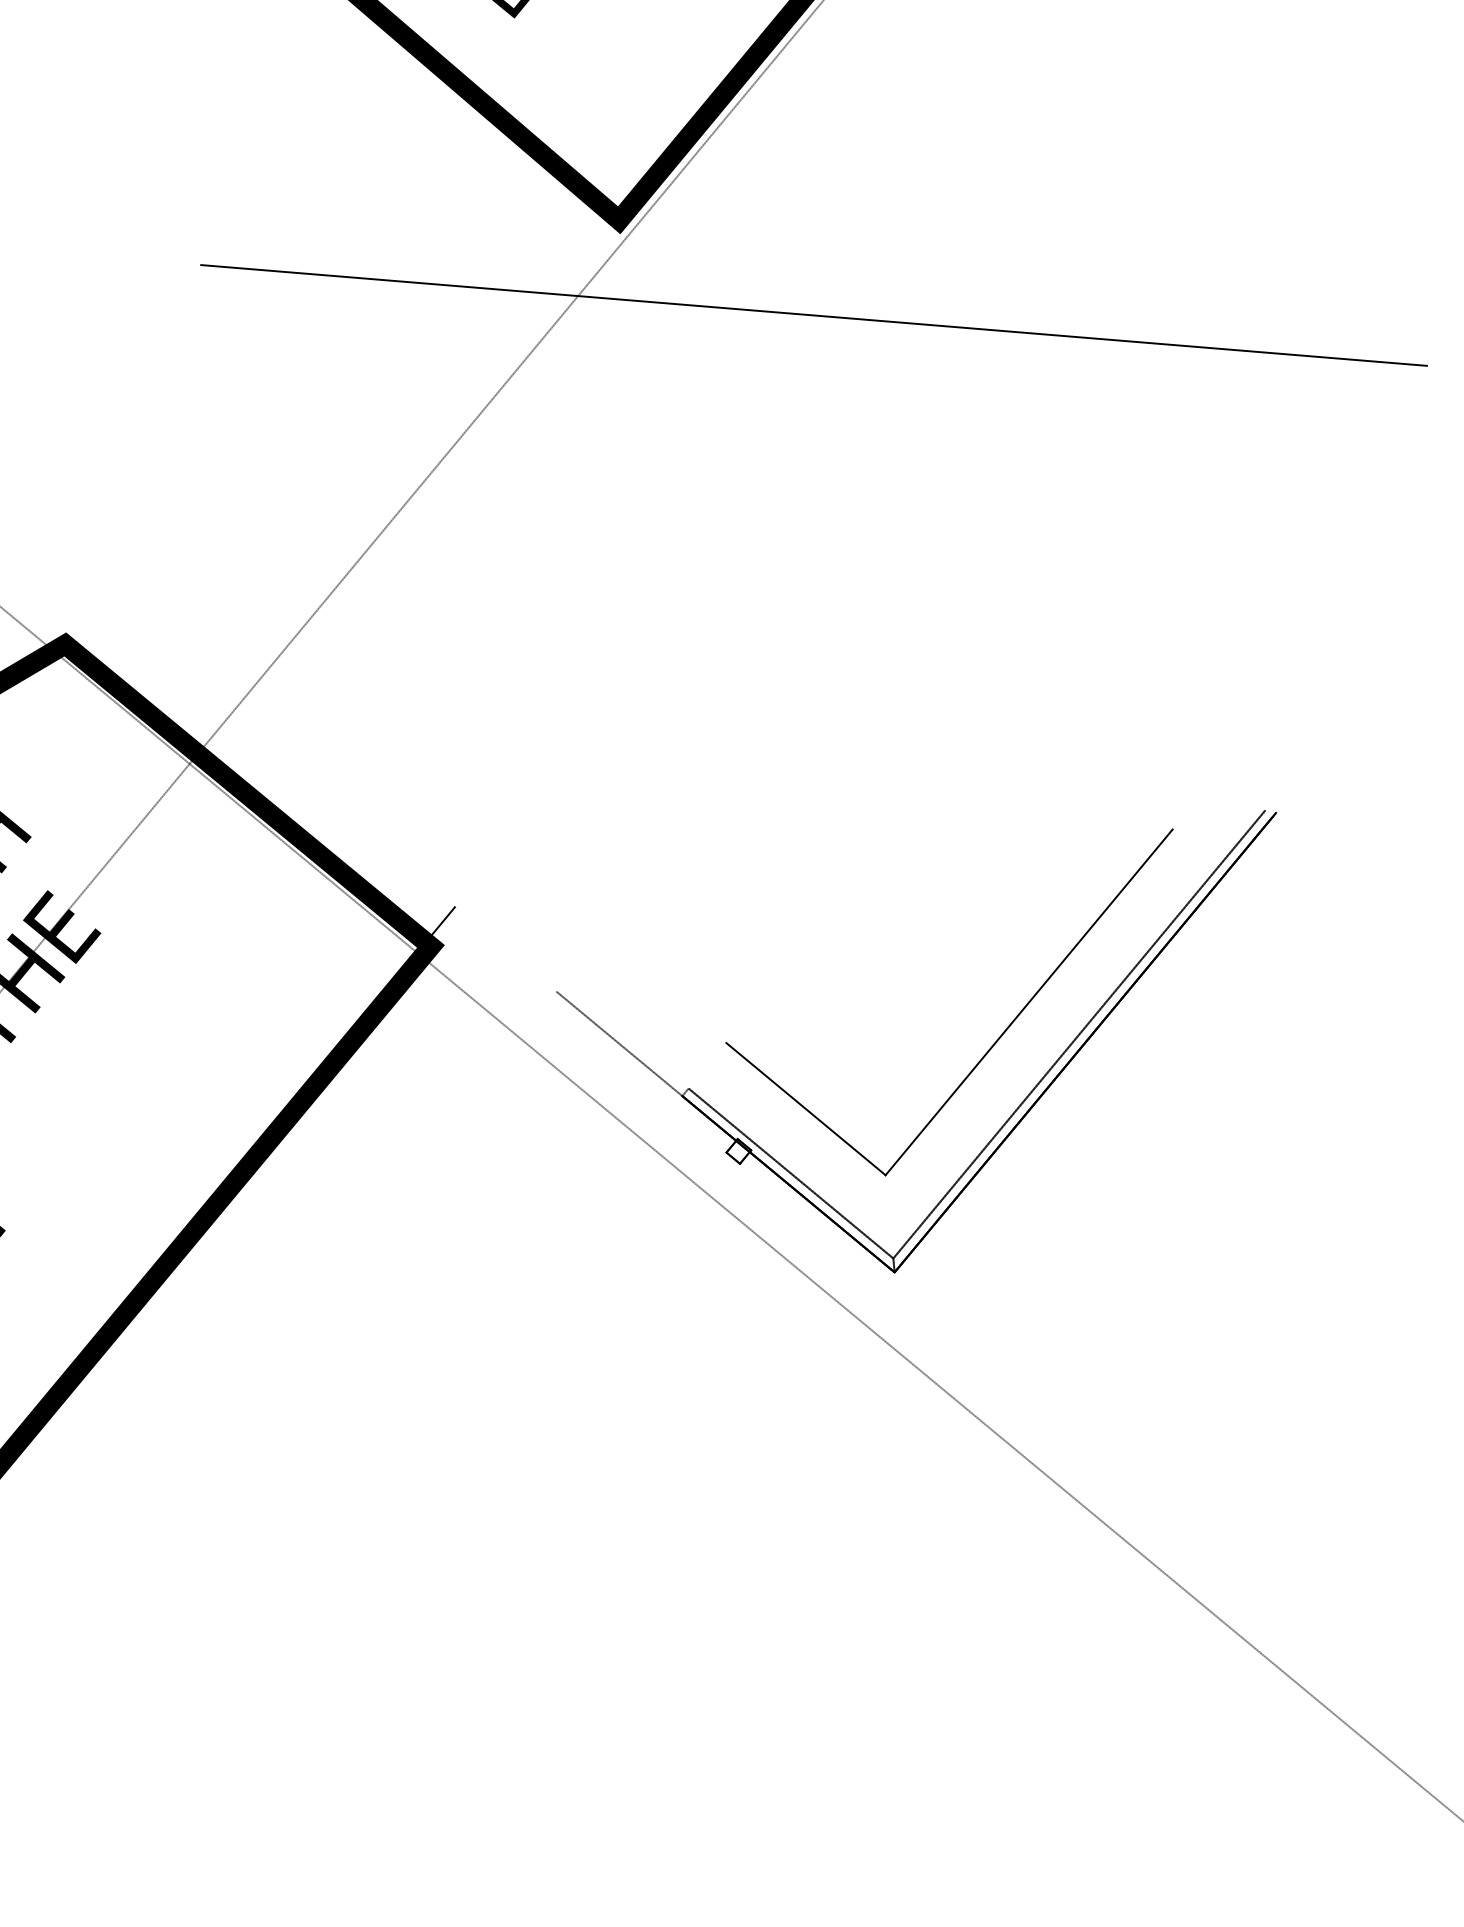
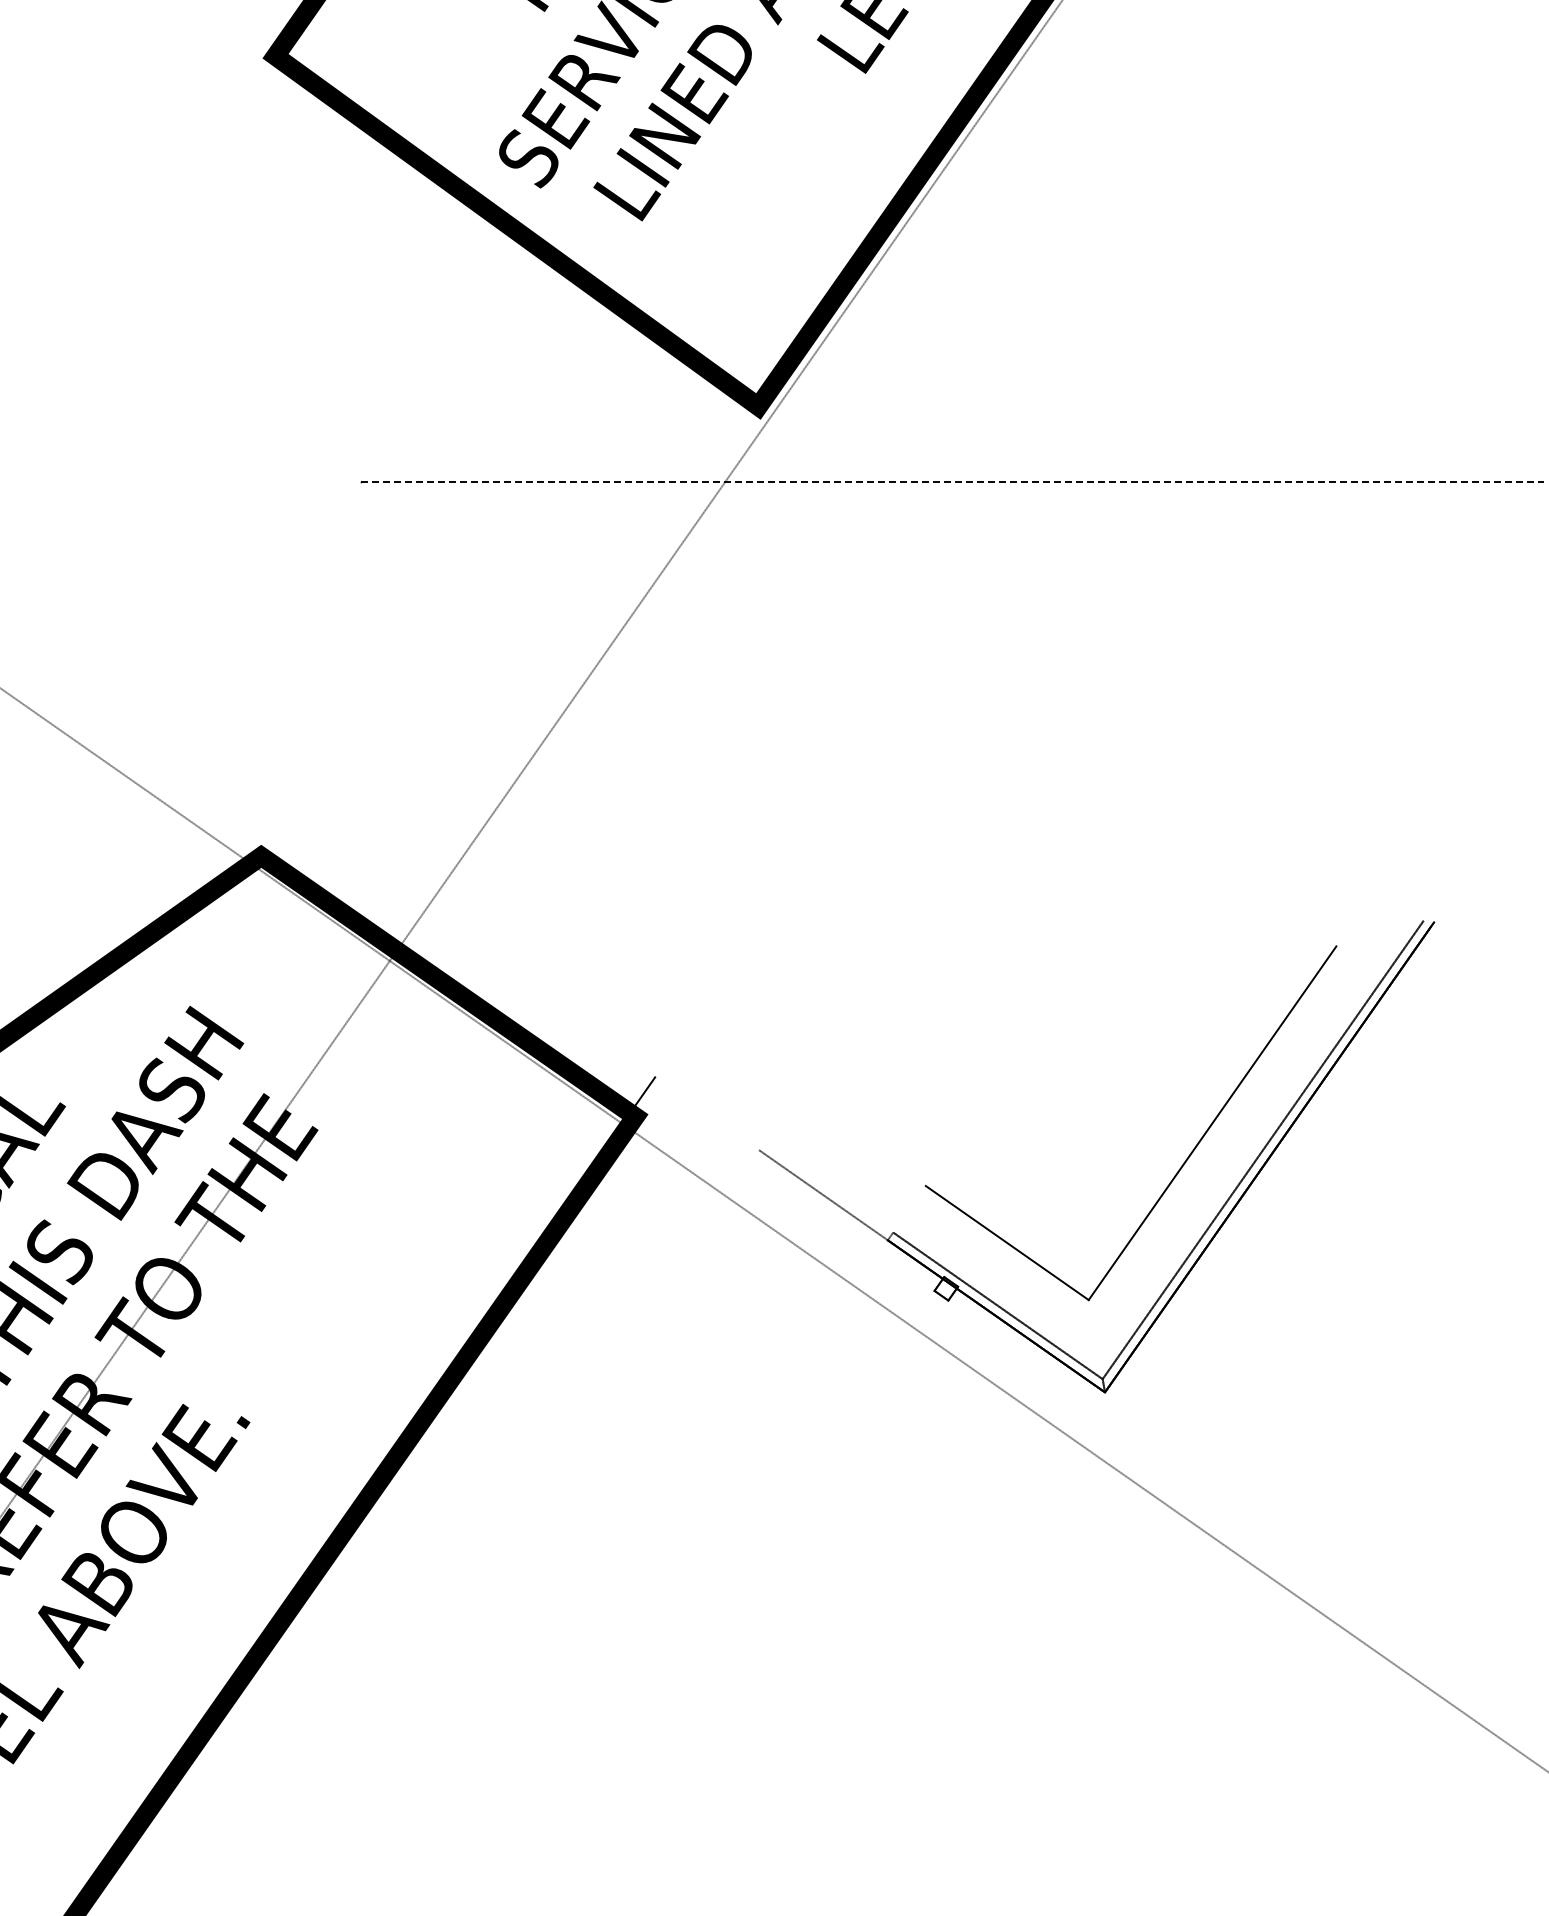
line: (814, 315) -> (952, 482), solid -> dashed

